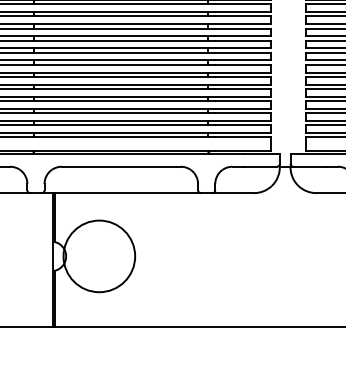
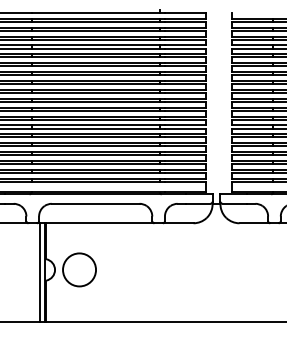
circle: (99, 255) -> (79, 269), size x0.62
line: (46, 259) -> (40, 272), added

